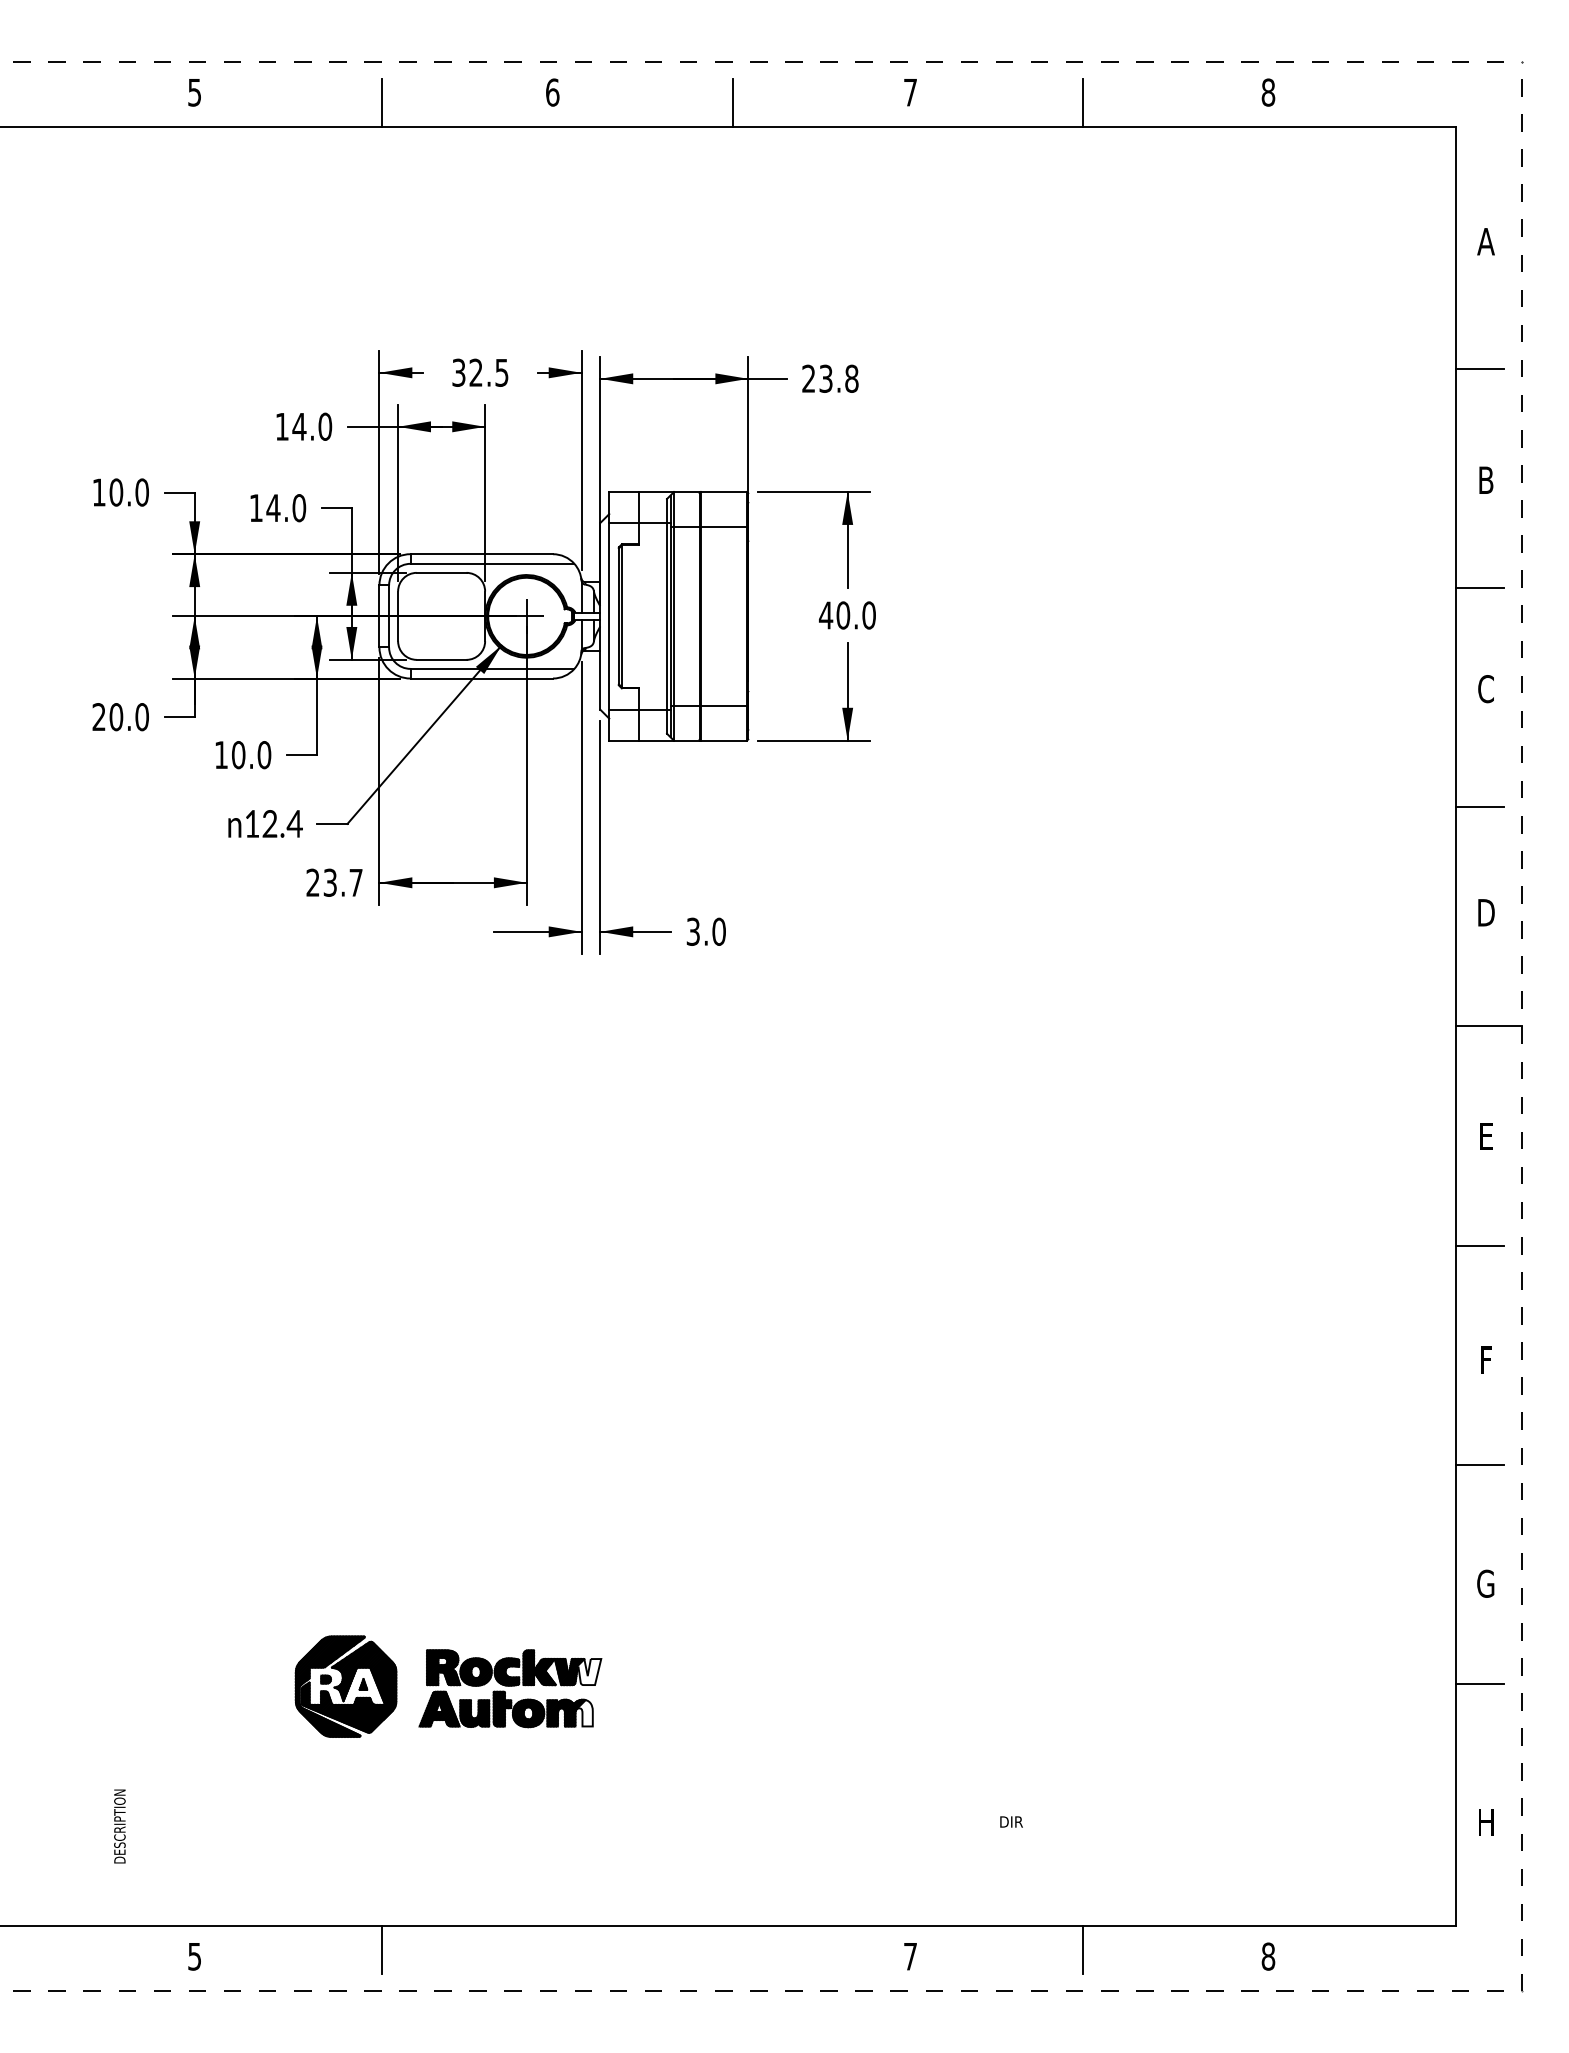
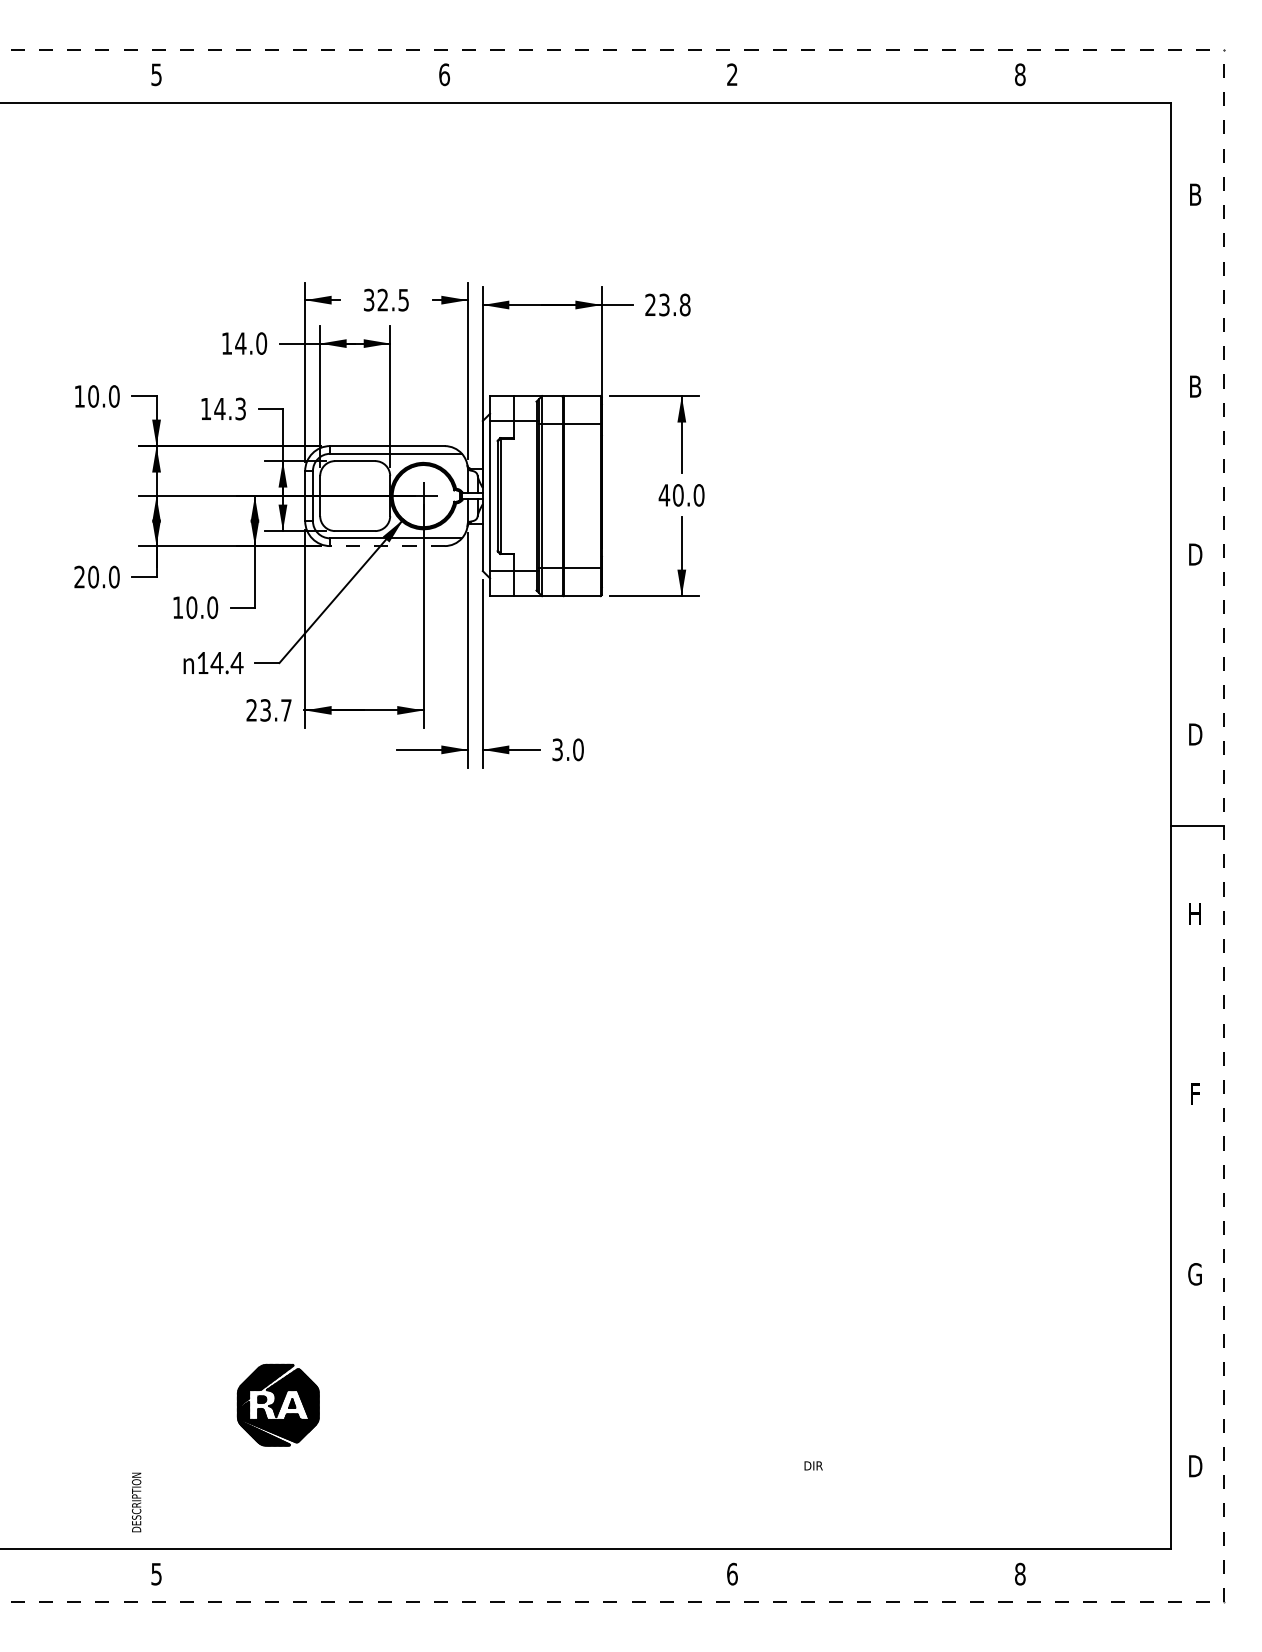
text: (910, 92) -> (732, 74), 7 -> 2
line: (381, 103) -> (306, 83), removed
line: (732, 103) -> (589, 83), removed
line: (1083, 103) -> (871, 83), removed
text: (1485, 241) -> (1194, 194), A -> B
line: (1480, 368) -> (1190, 296), removed
text: (299, 508) -> (240, 409), 14.0 -> 14.3
line: (1480, 587) -> (1190, 472), removed
line: (481, 678) -> (387, 546), solid -> dashed
text: (1486, 689) -> (1195, 554), C -> D
line: (1480, 807) -> (1190, 649), removed
text: (269, 823) -> (216, 662), 12.4 -> 14.4
text: (1486, 1136) -> (1195, 914), E -> H
line: (1480, 1245) -> (1190, 1002), removed
line: (1480, 1465) -> (1190, 1179), removed
line: (1480, 1684) -> (1190, 1355), removed
part: (345, 1686) -> (277, 1405), moved
part: (510, 1688) -> (410, 1358), removed
text: (1486, 1822) -> (1195, 1466), H -> D
text: (119, 1826) -> (136, 1502), moved
line: (381, 1949) -> (306, 1568), removed
line: (1083, 1949) -> (871, 1568), removed
text: (910, 1956) -> (732, 1574), 7 -> 6

